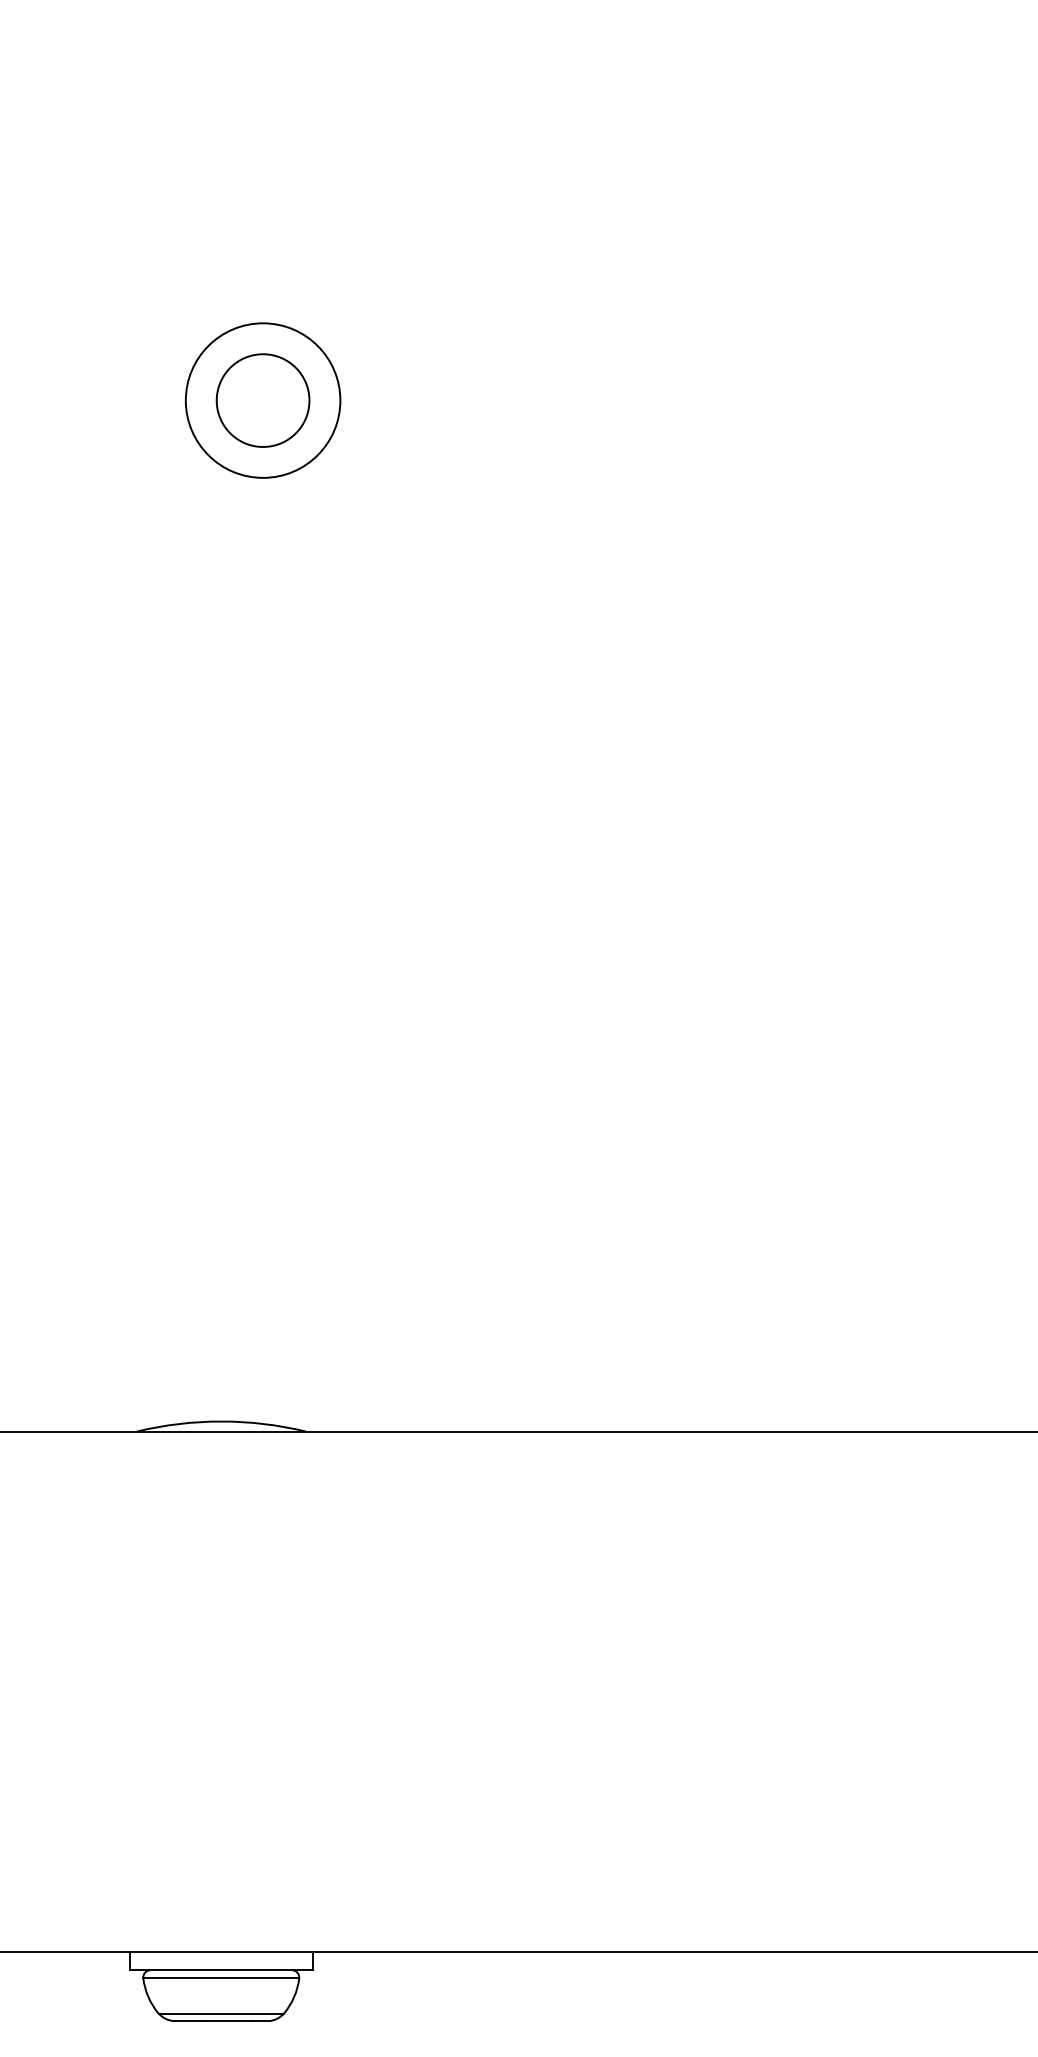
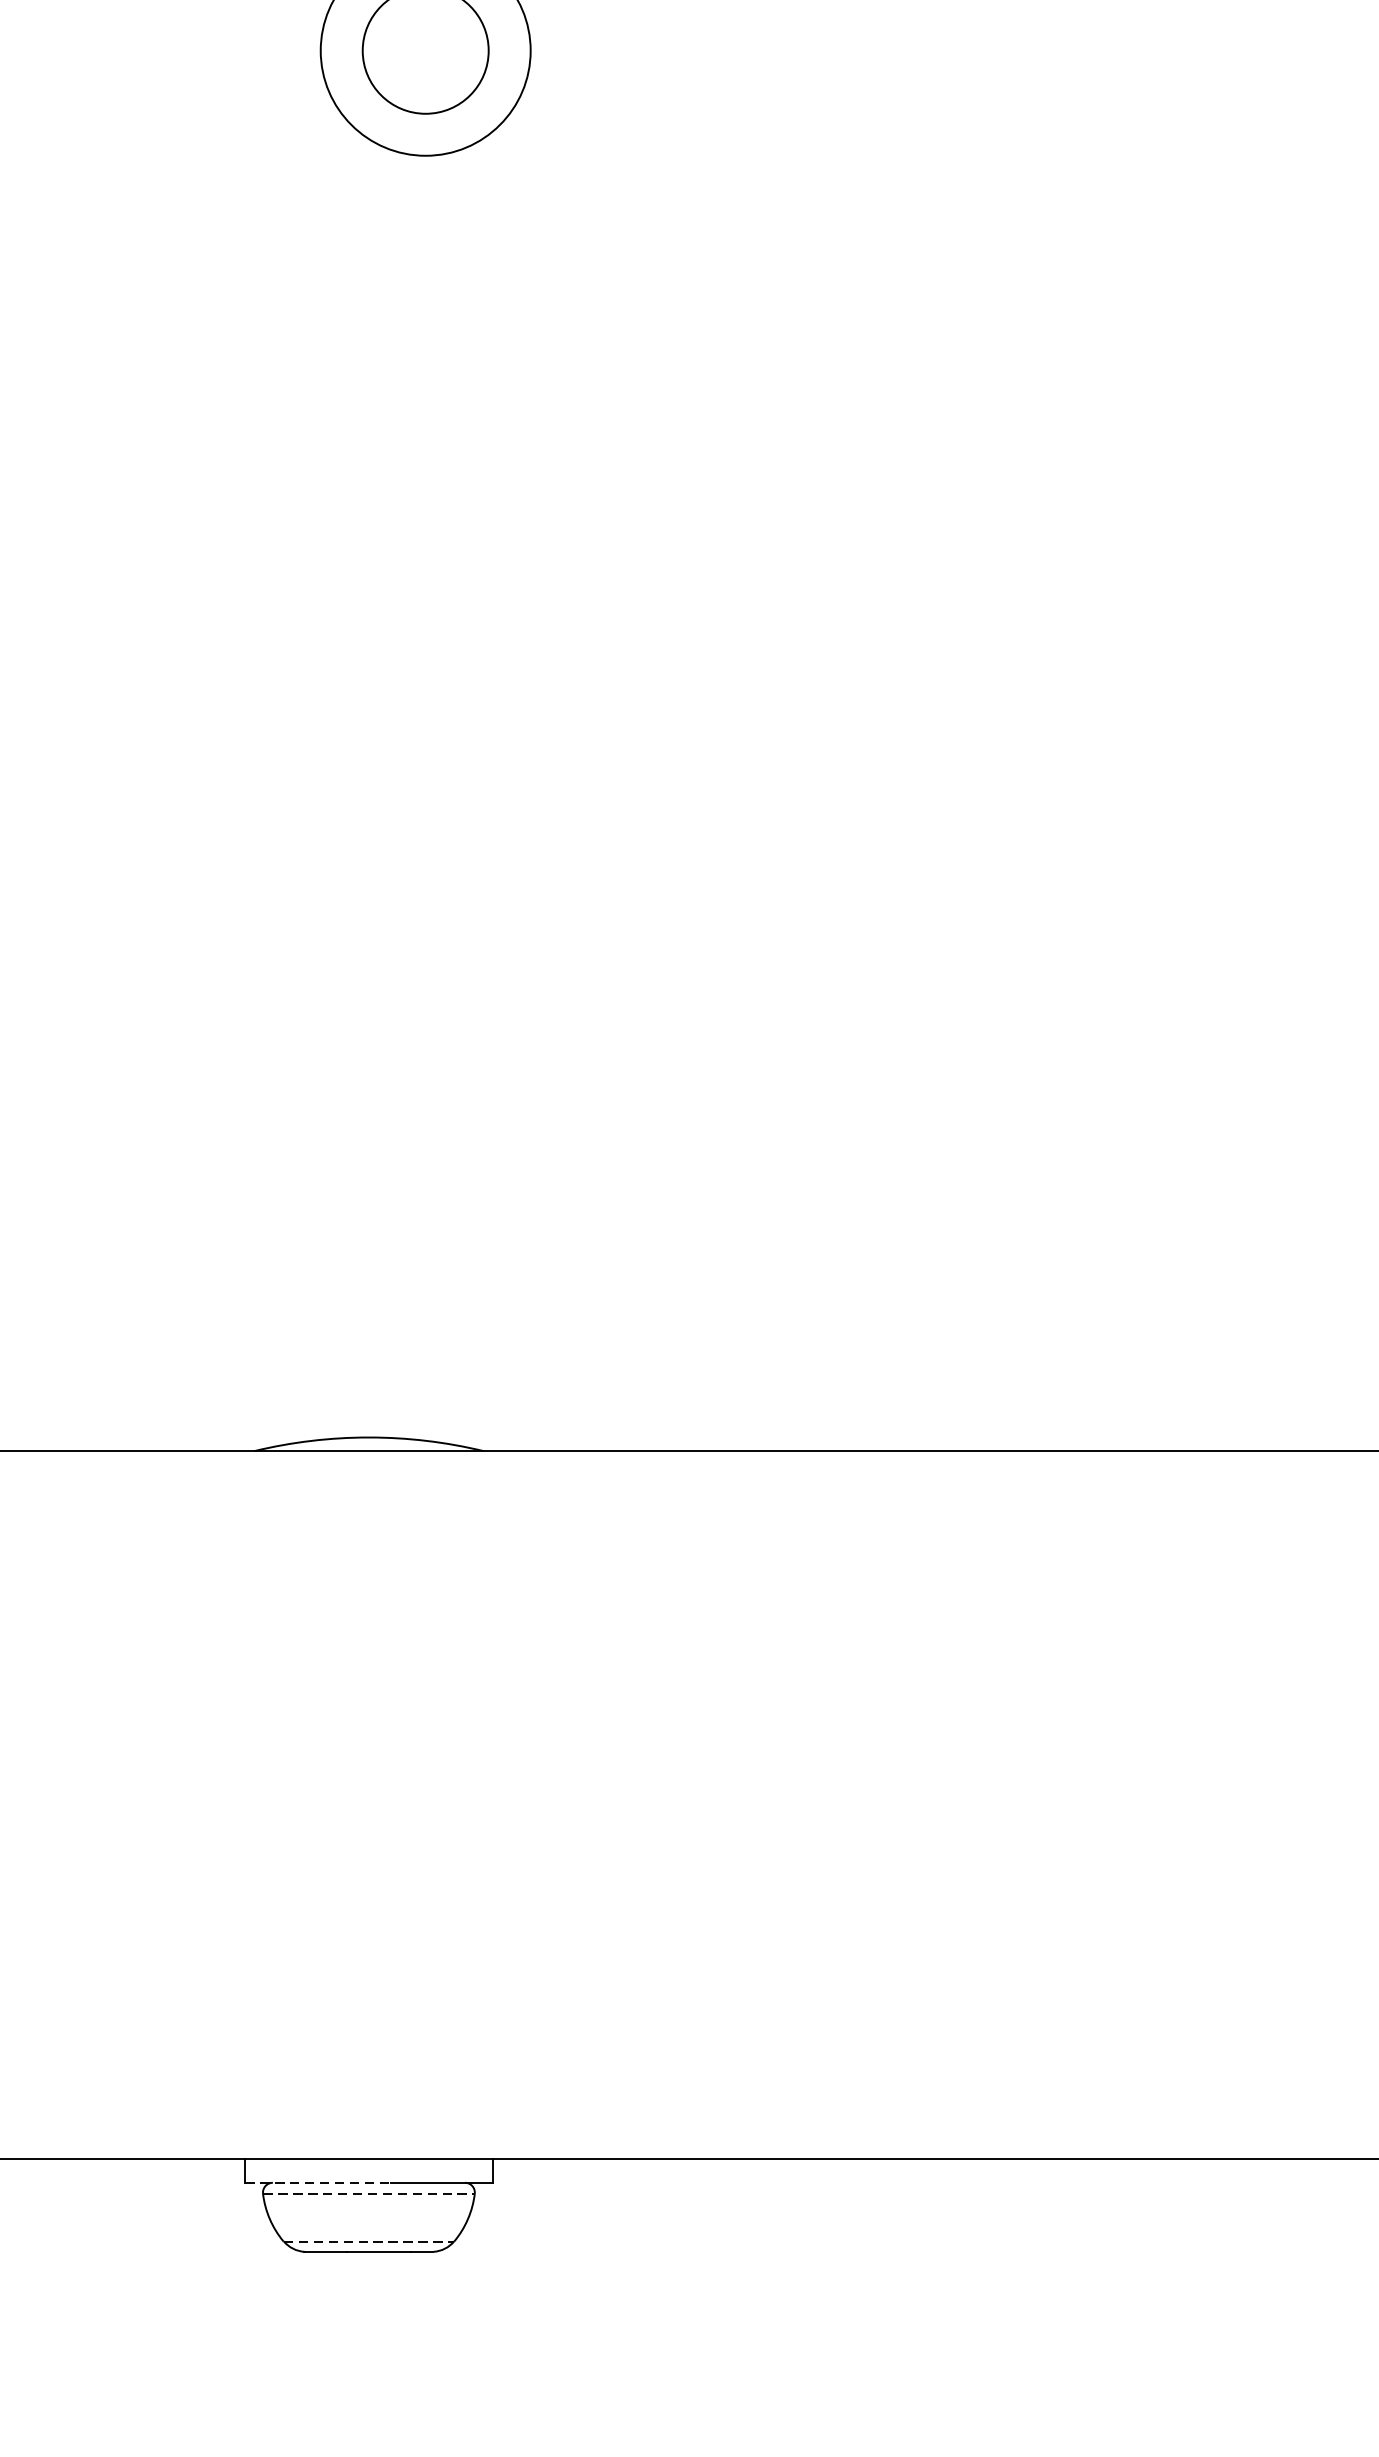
line: (183, 1970) -> (317, 2183), solid -> dashed
line: (221, 1978) -> (369, 2194), solid -> dashed
line: (221, 2013) -> (369, 2241), solid -> dashed

